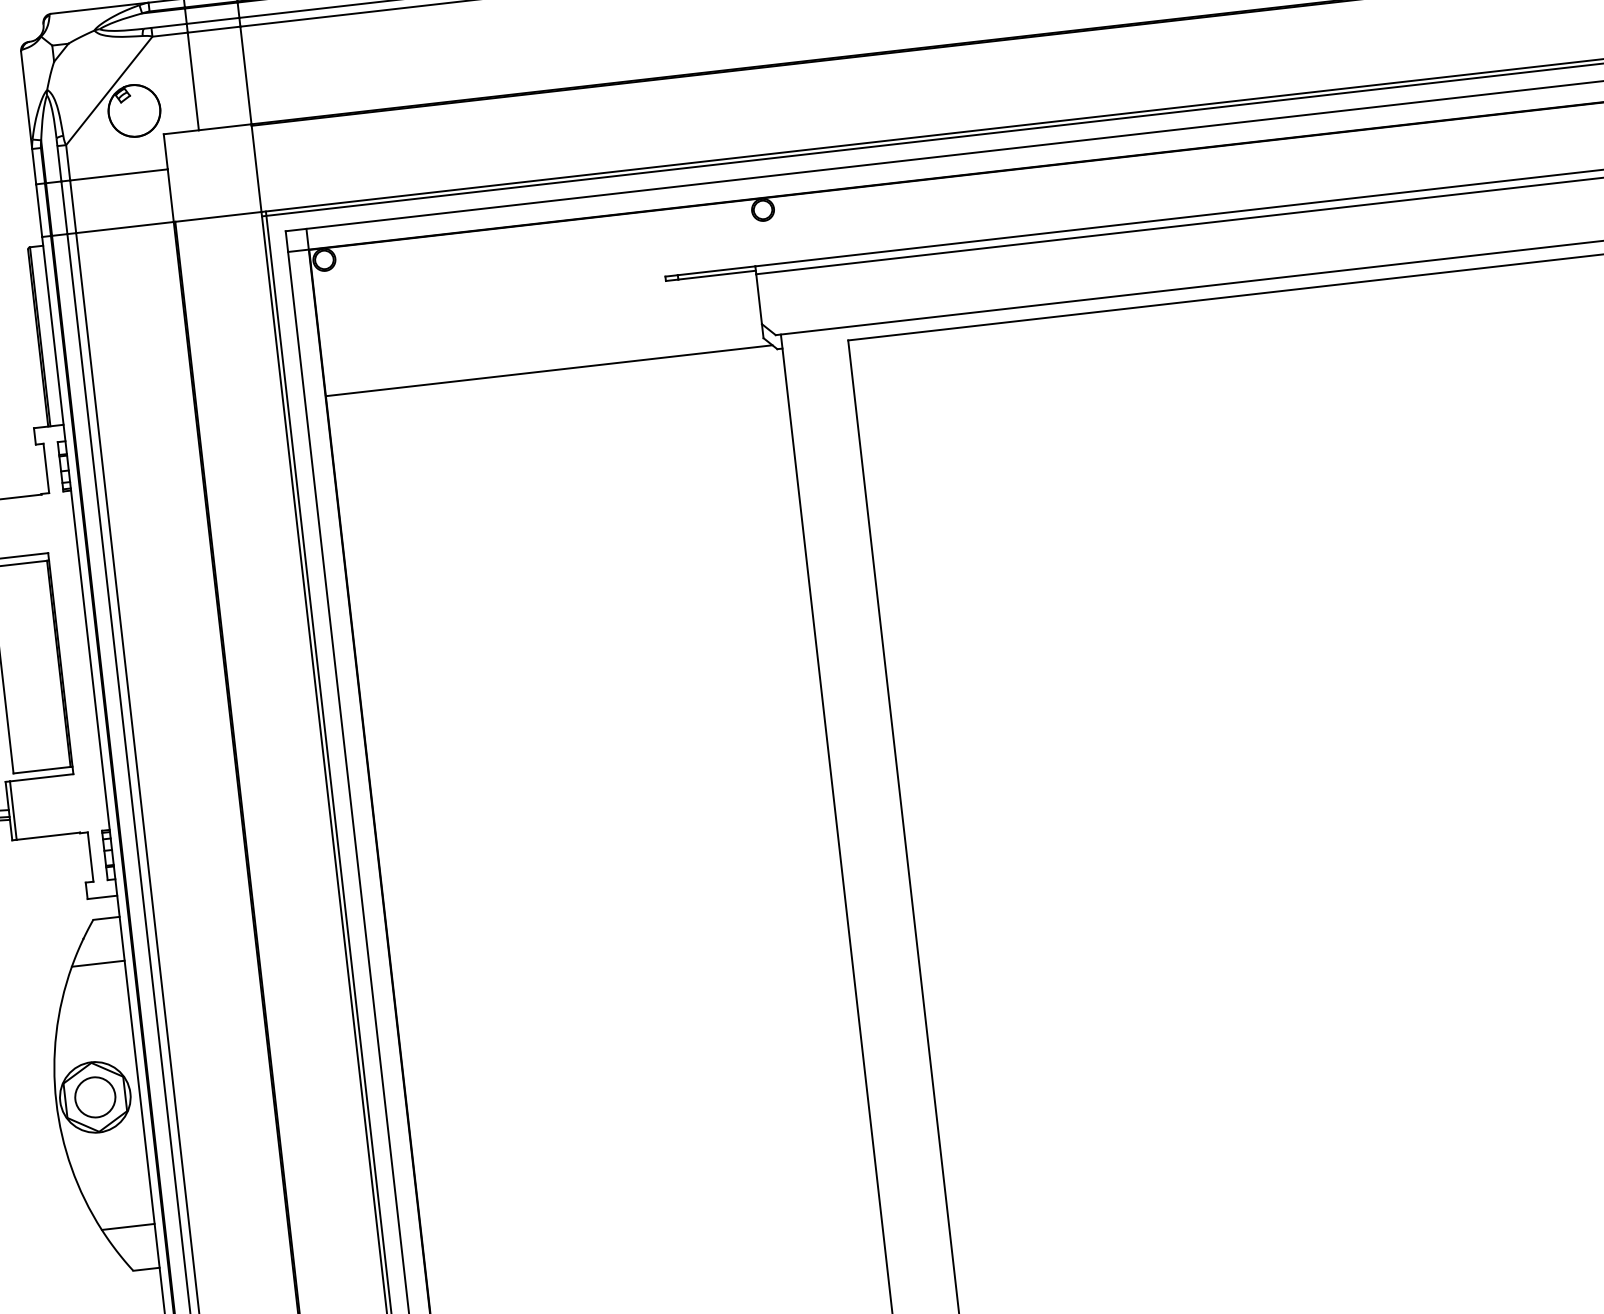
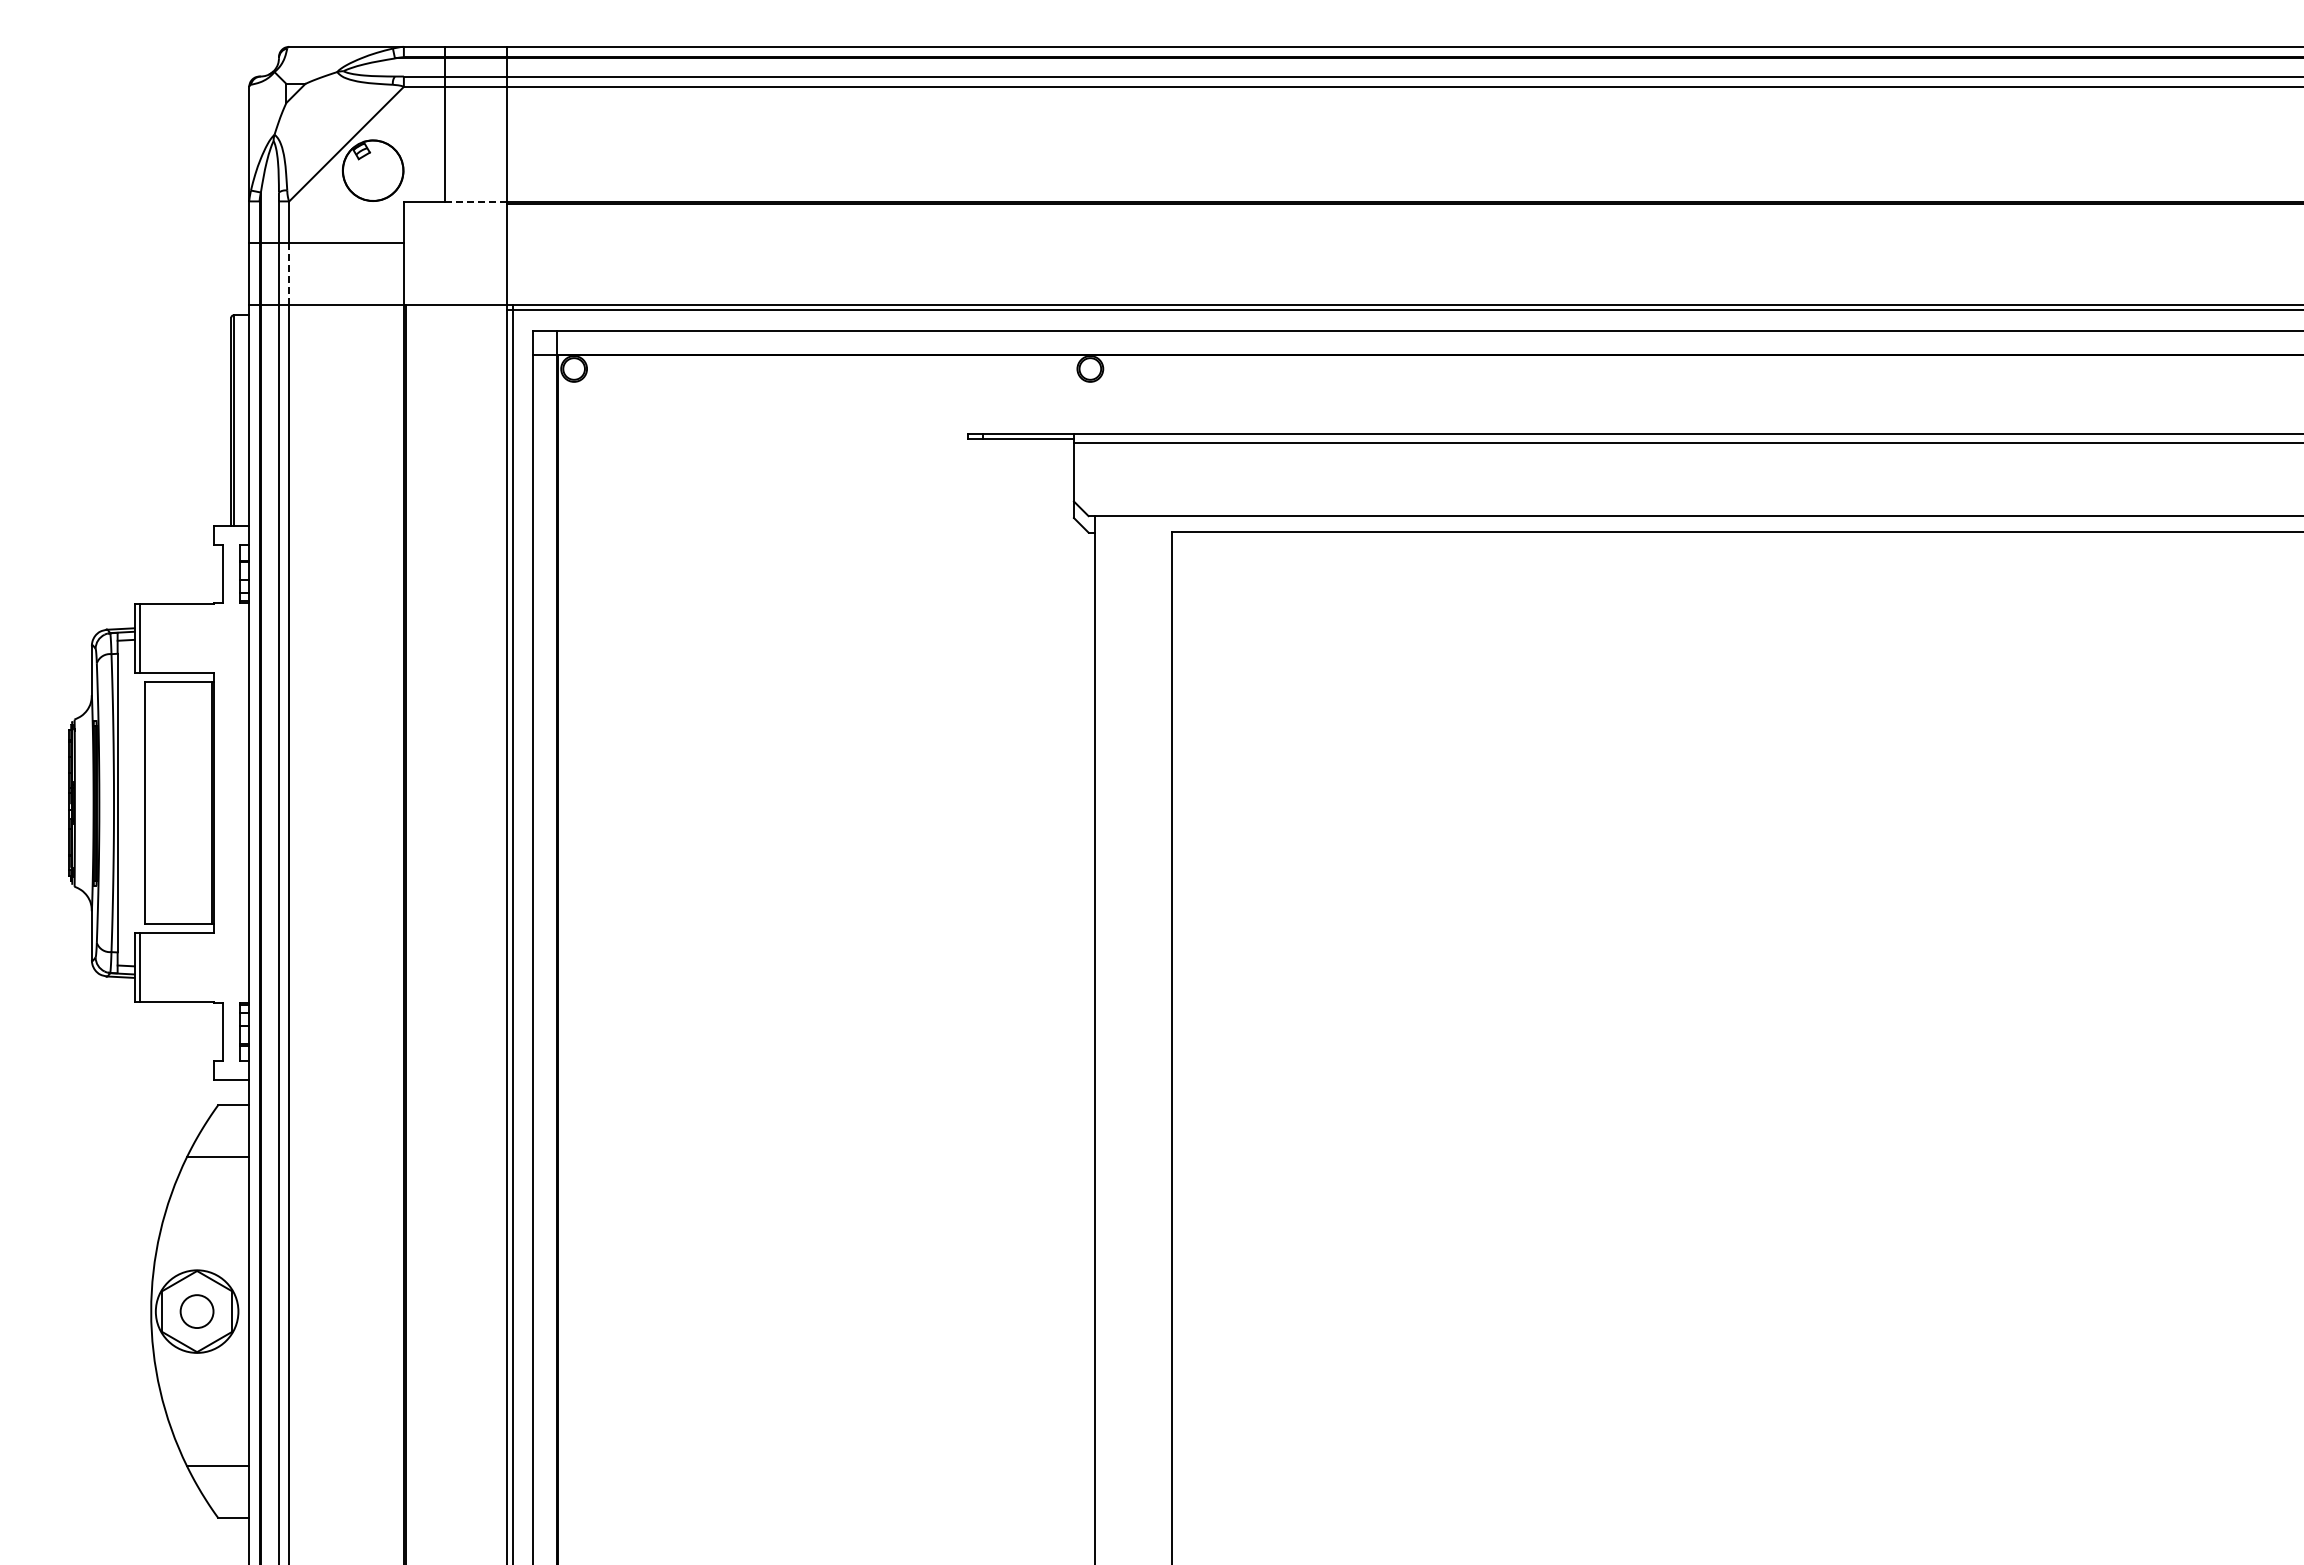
line: (225, 127) -> (476, 201), solid -> dashed
line: (73, 207) -> (289, 274), solid -> dashed
line: (549, 370) -> (820, 527), removed
circle: (94, 1097) -> (196, 1311), size x0.7

